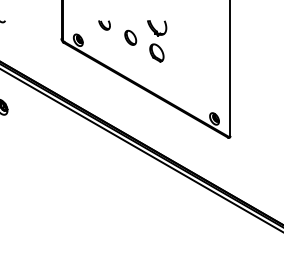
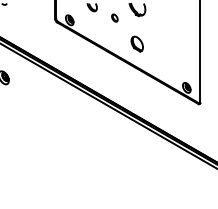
part: (130, 37) -> (114, 17), size x0.6
part: (156, 52) -> (136, 43), moved

